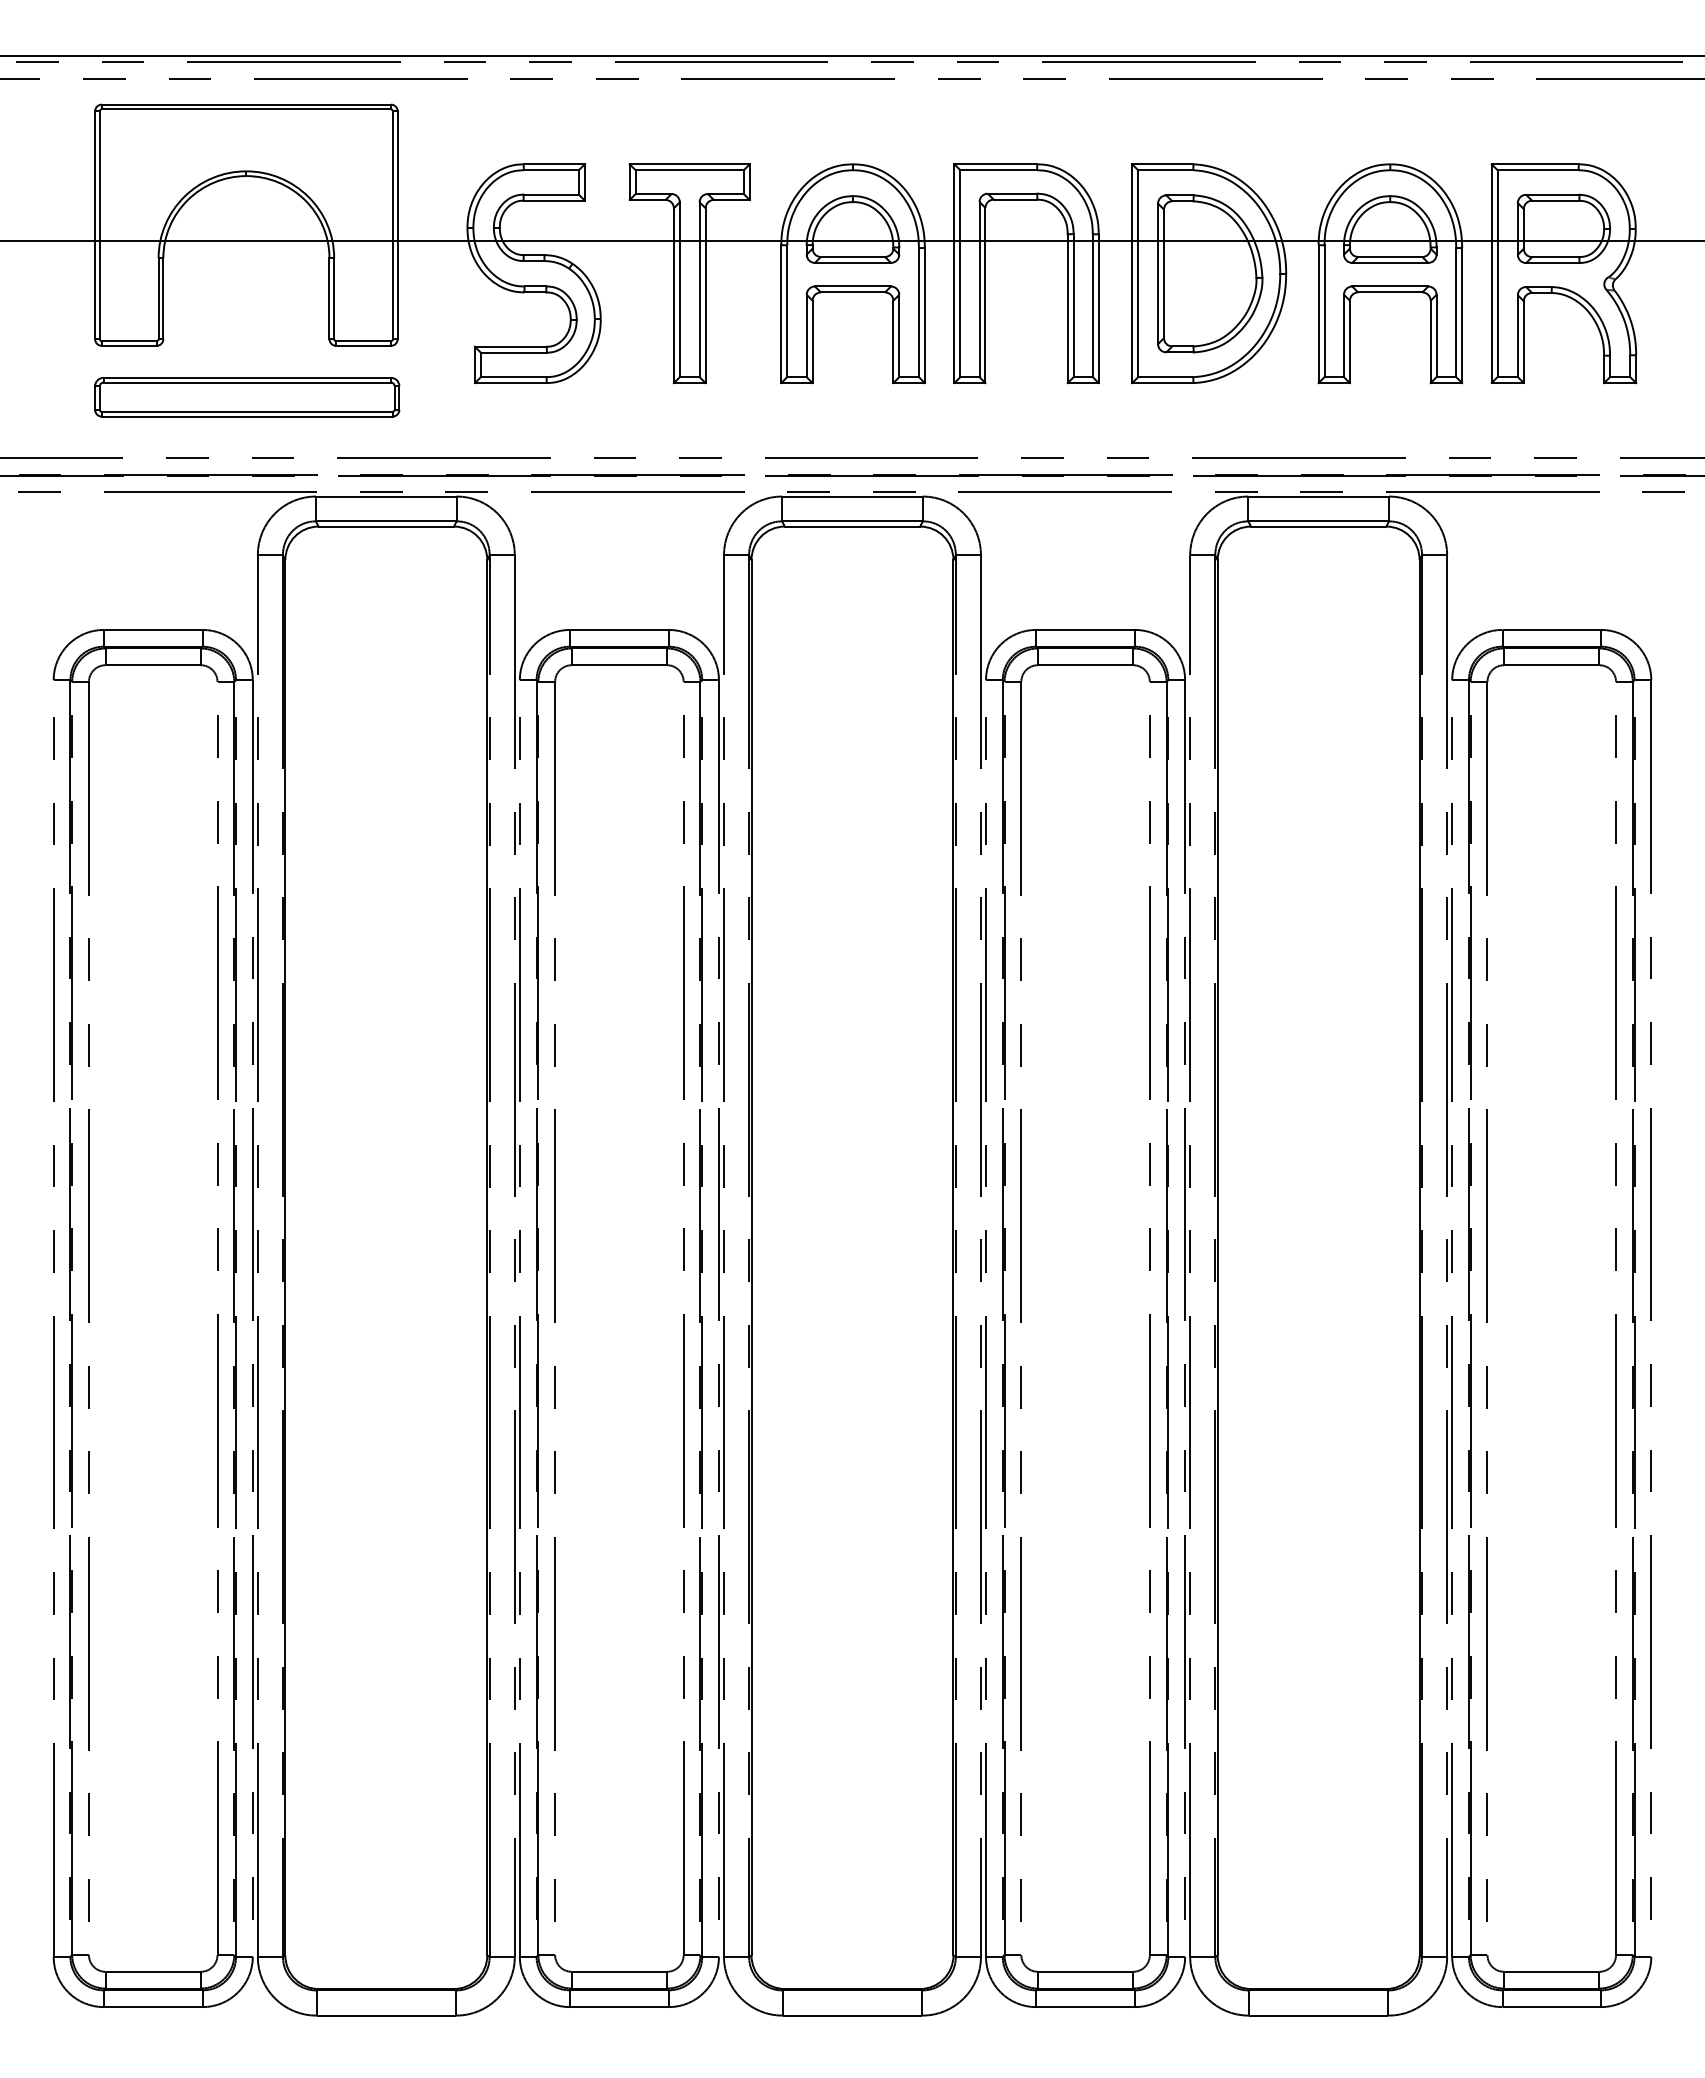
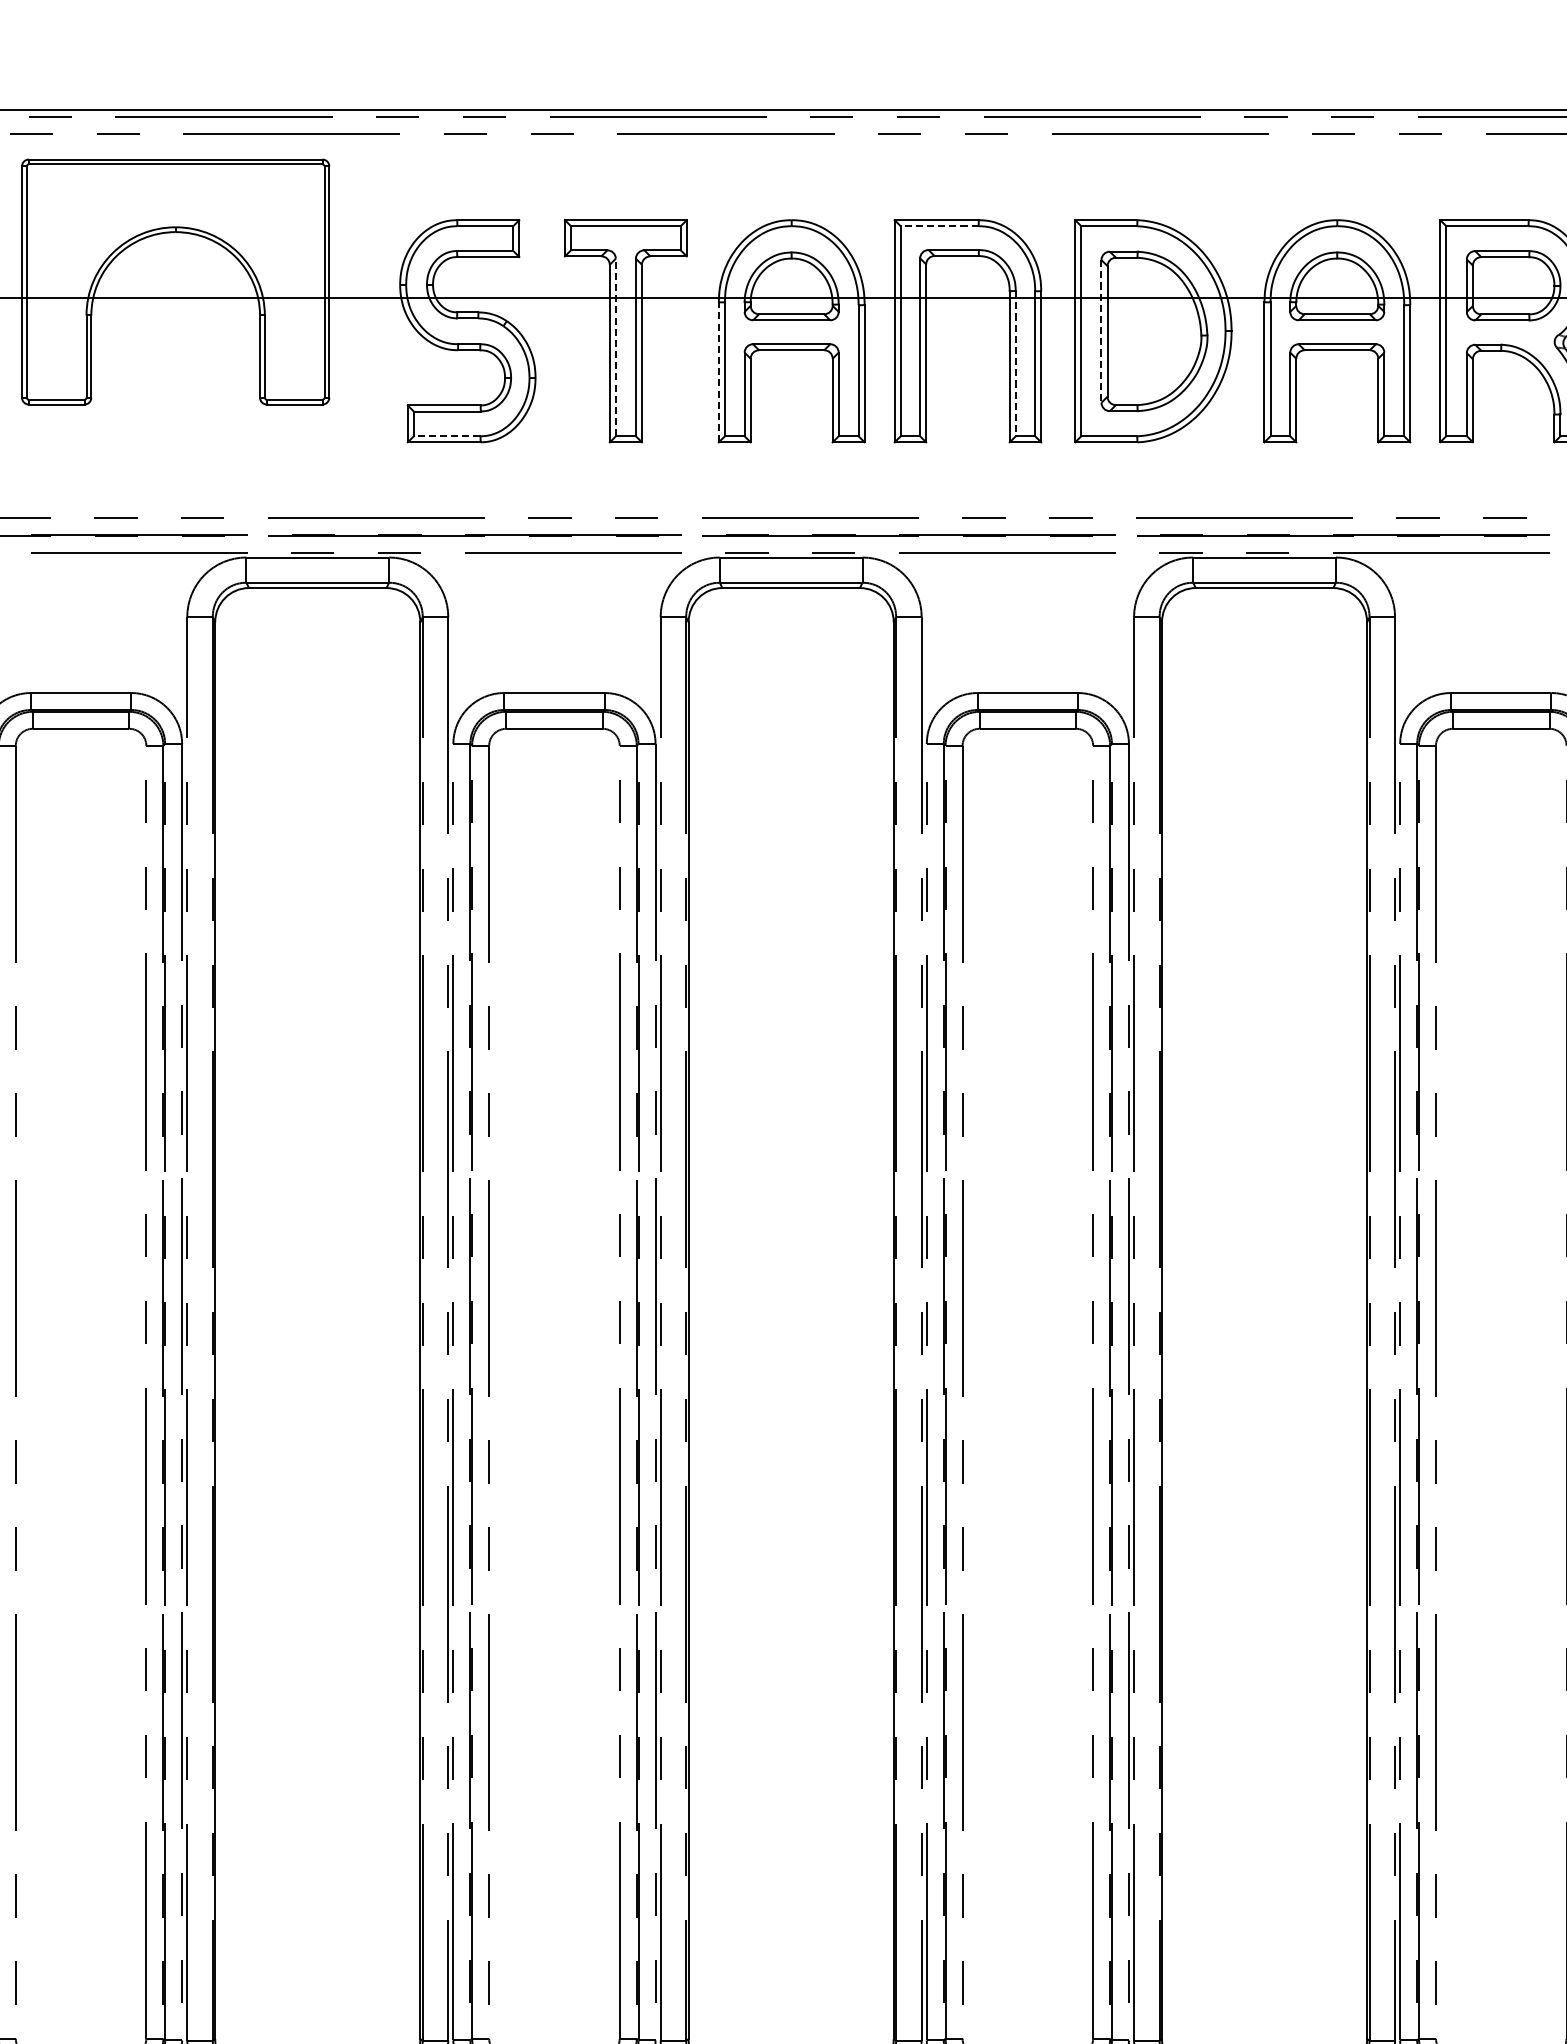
line: (998, 170) -> (939, 226), solid -> dashed
line: (1158, 274) -> (1101, 332), solid -> dashed
line: (679, 289) -> (615, 347), solid -> dashed
line: (1073, 305) -> (1015, 363), solid -> dashed
line: (781, 314) -> (719, 372), solid -> dashed
line: (513, 377) -> (446, 436), solid -> dashed
part: (247, 397) -> (176, 456), removed

